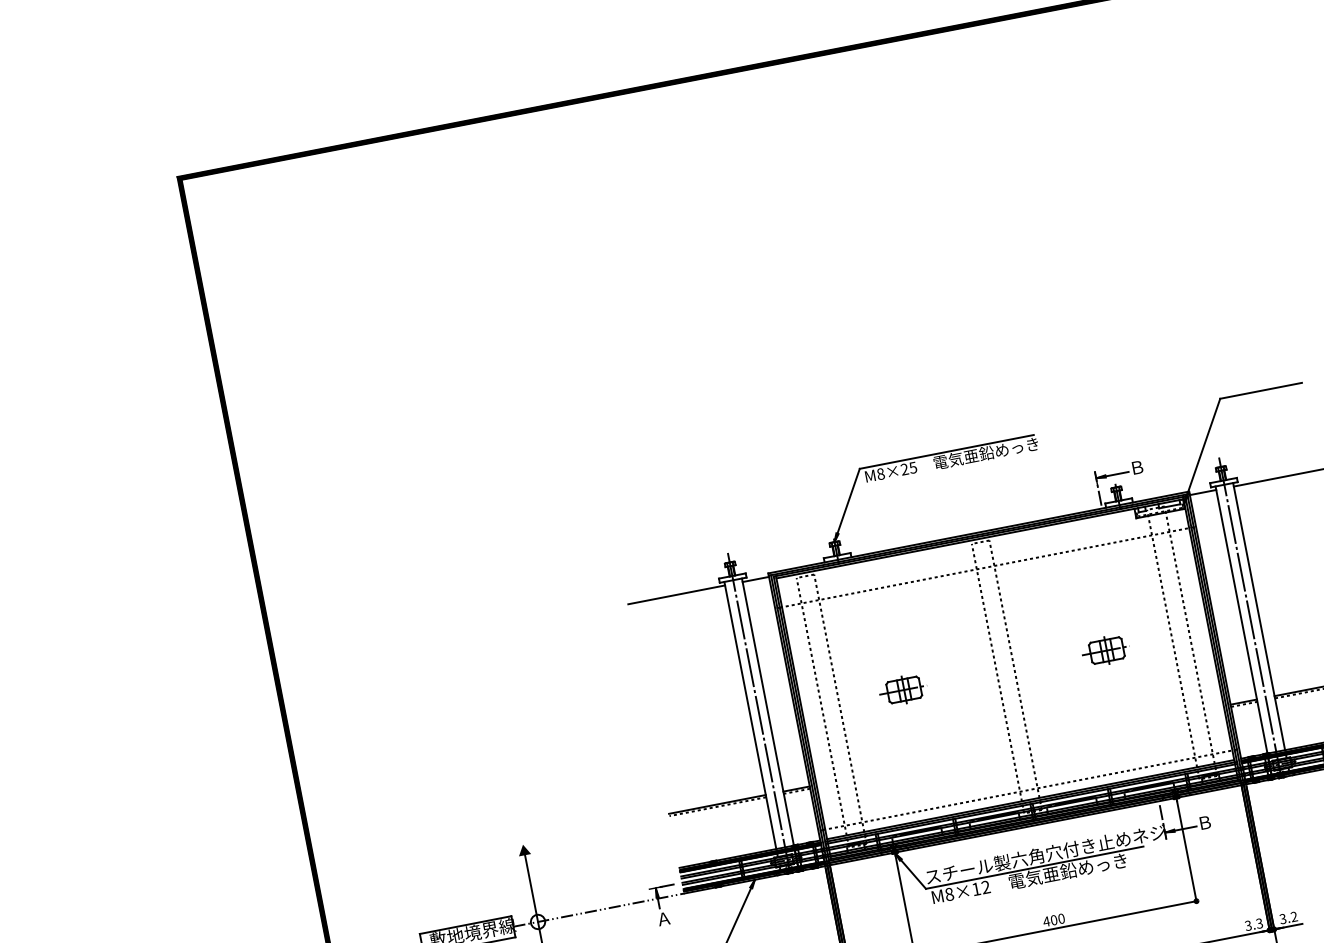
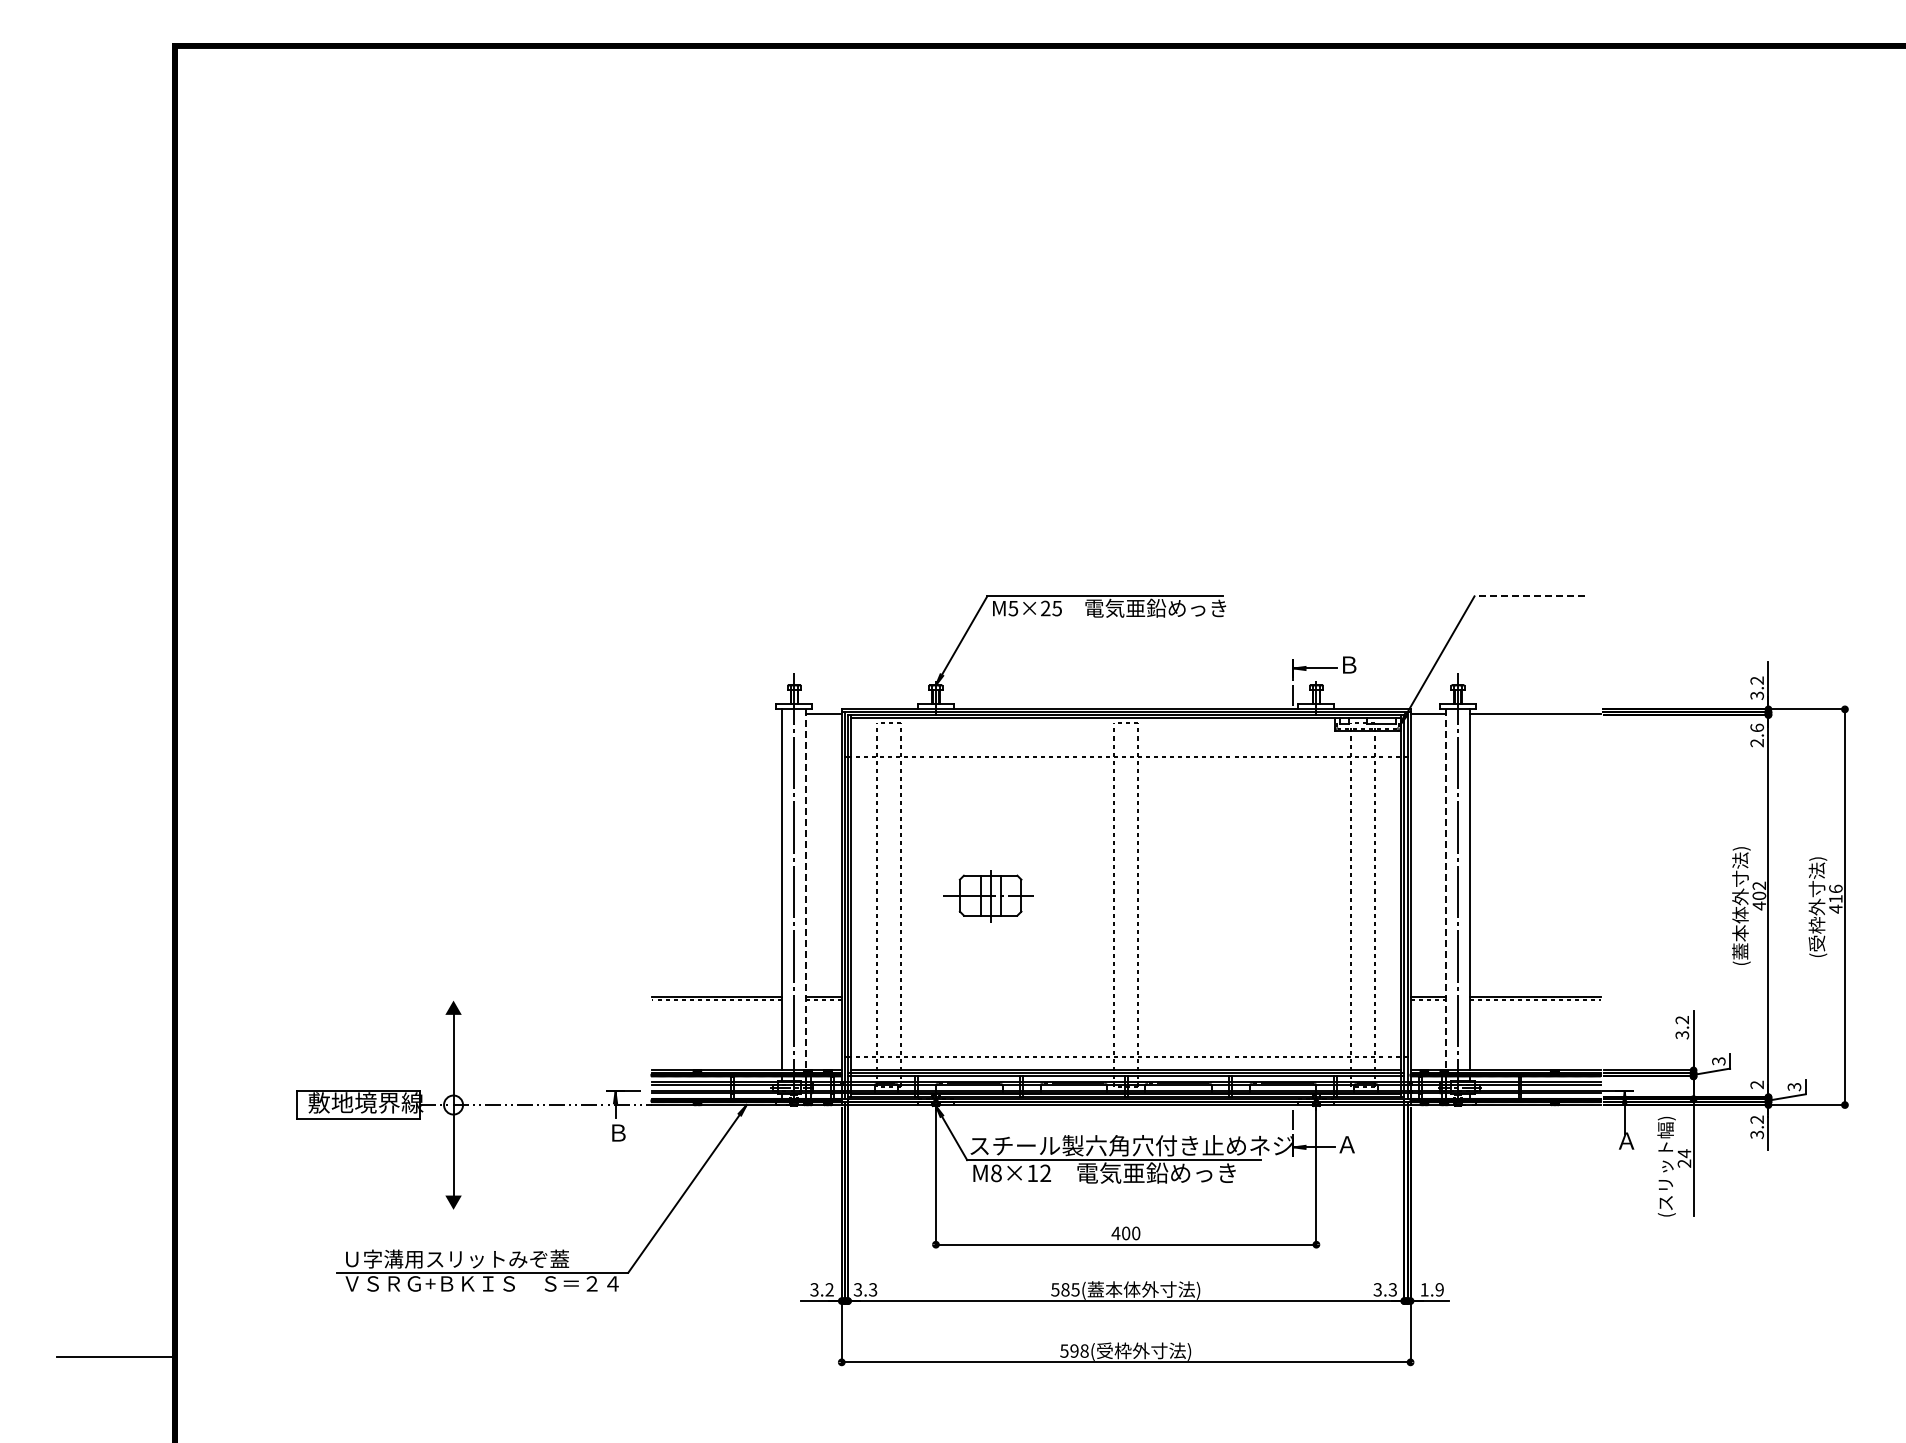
line: (1260, 390) -> (1529, 596), solid -> dashed
text: (880, 474) -> (1013, 608), M8×25 -> M5×25
line: (676, 595) -> (716, 714), removed
line: (1241, 619) -> (1446, 889), solid -> dashed
part: (1104, 651) -> (1259, 895), removed
part: (901, 690) -> (985, 895), size x1.4
line: (768, 711) -> (806, 889), solid -> dashed
text: (1204, 822) -> (1346, 1144), Ｂ -> Ａ
text: (1288, 917) -> (1431, 1289), 3.2 -> 1.9
text: (663, 918) -> (617, 1132), Ａ -> Ｂ

